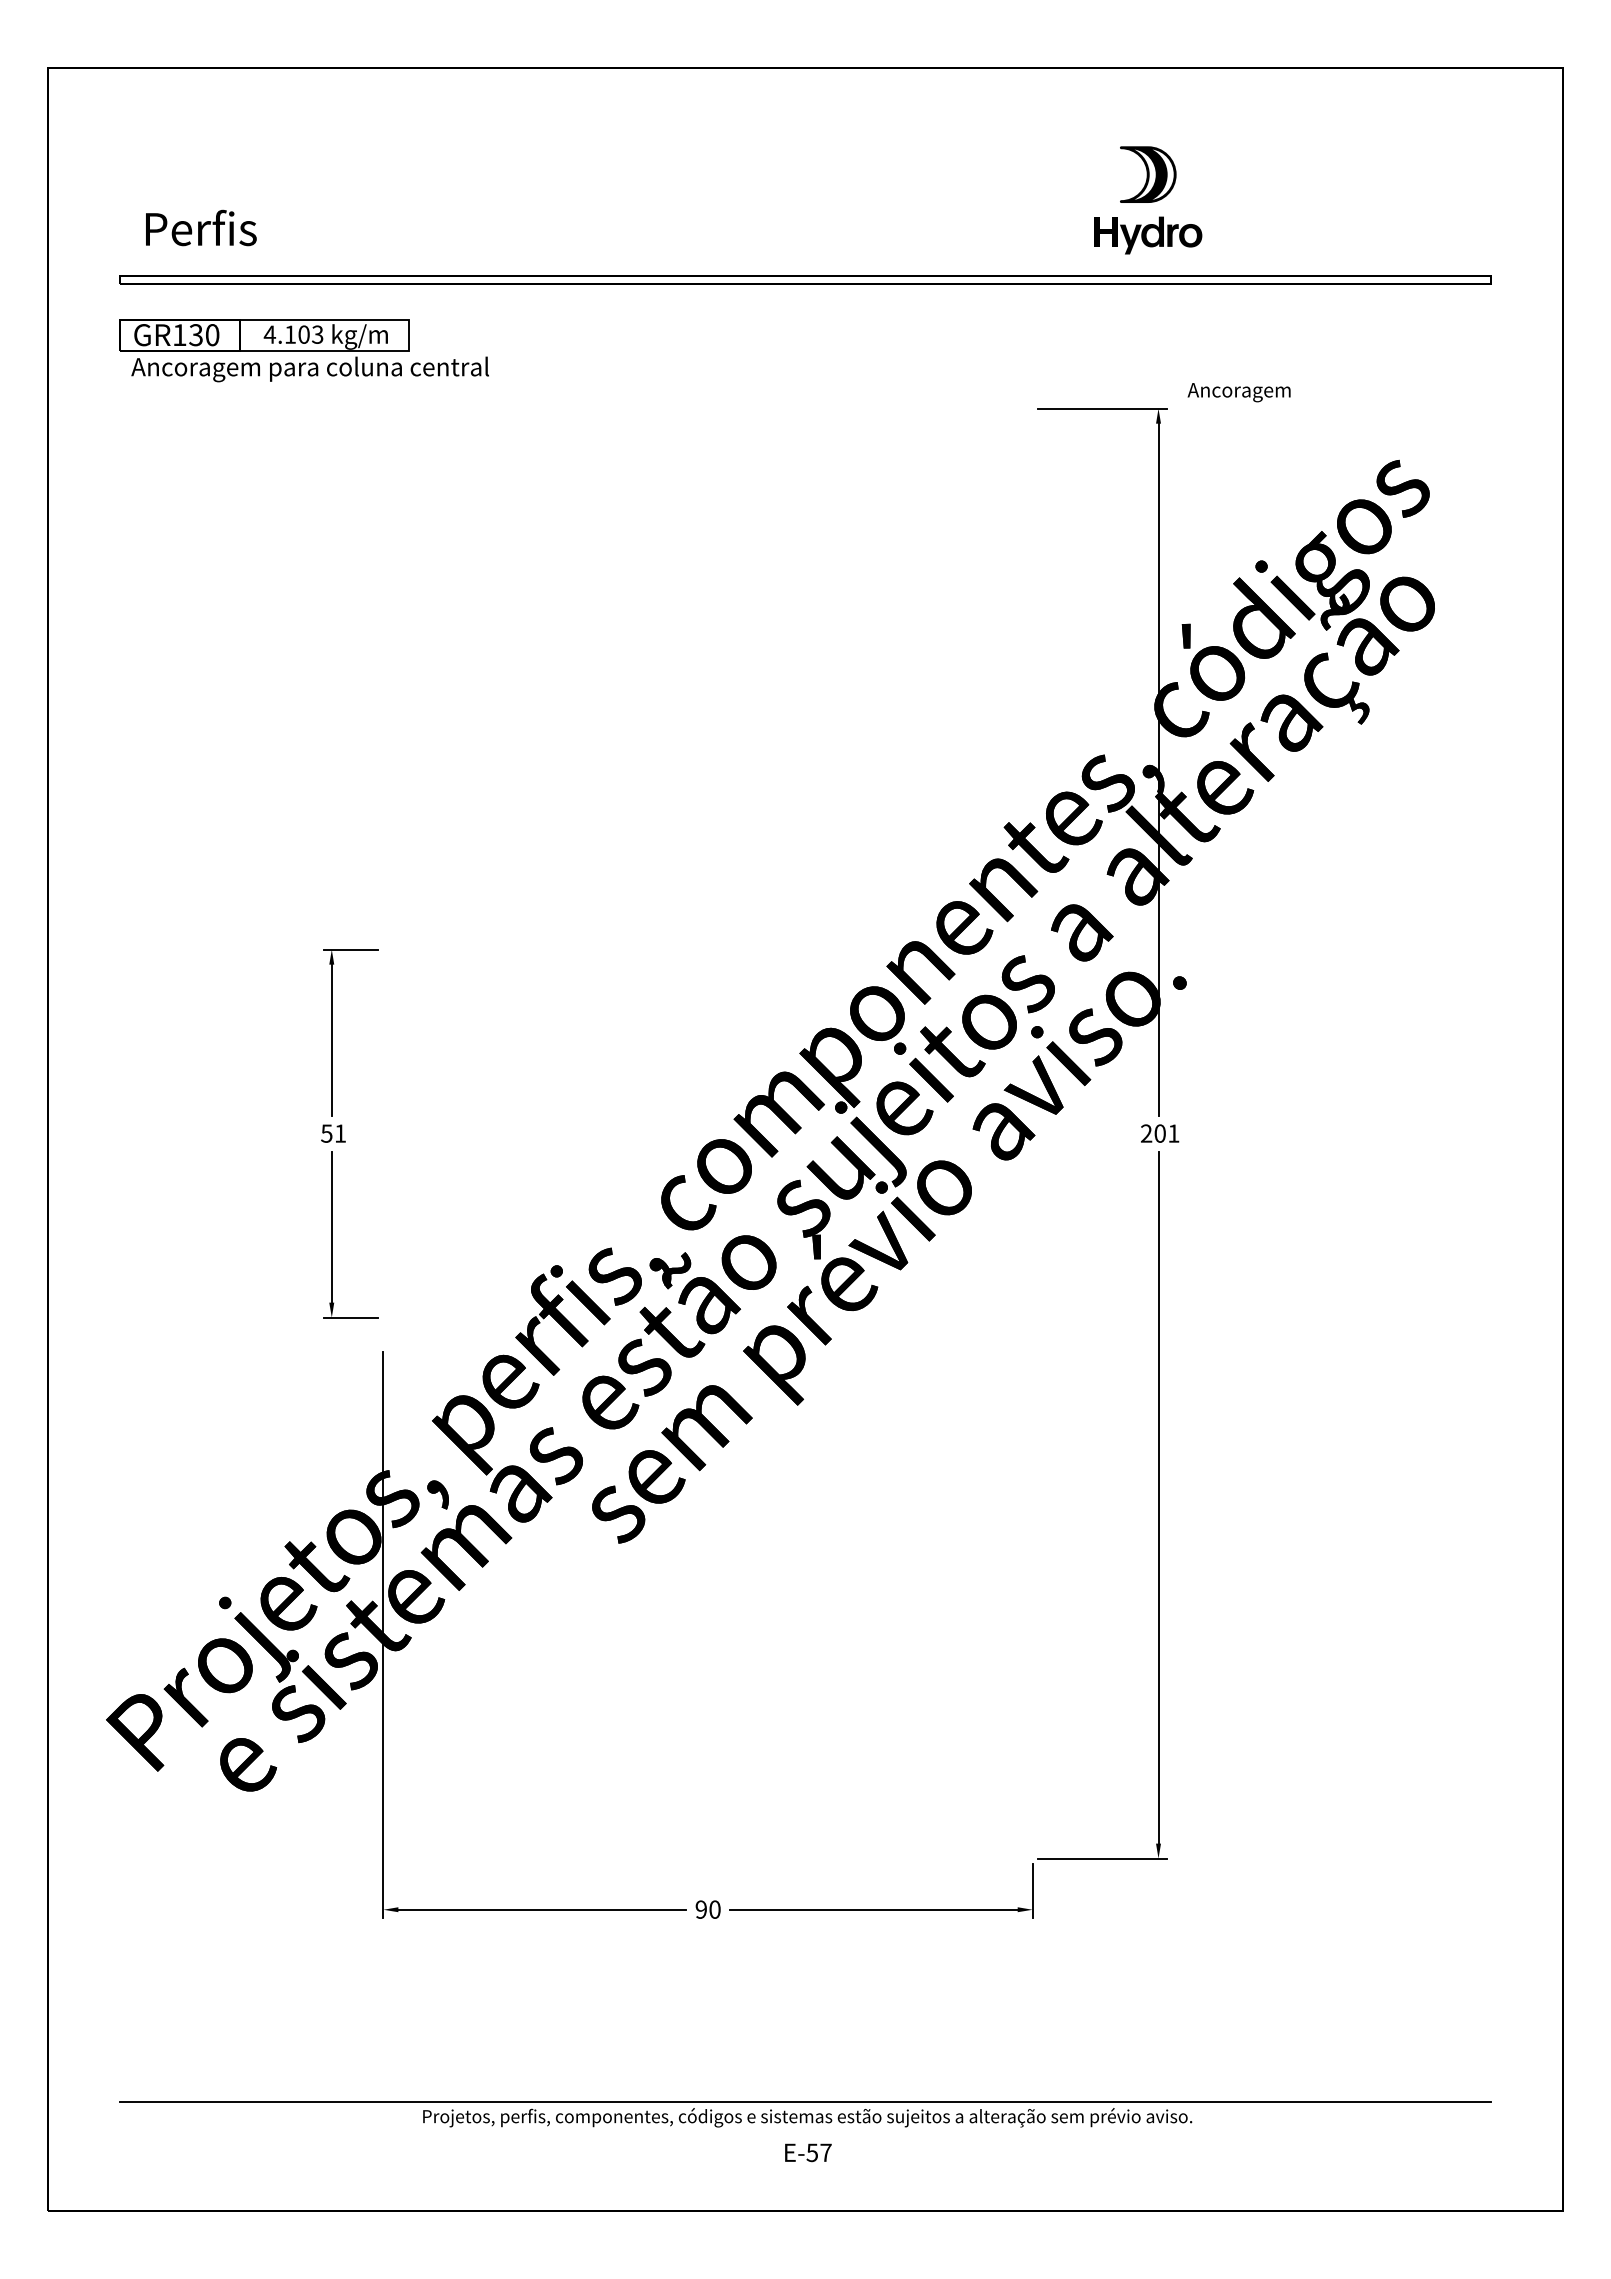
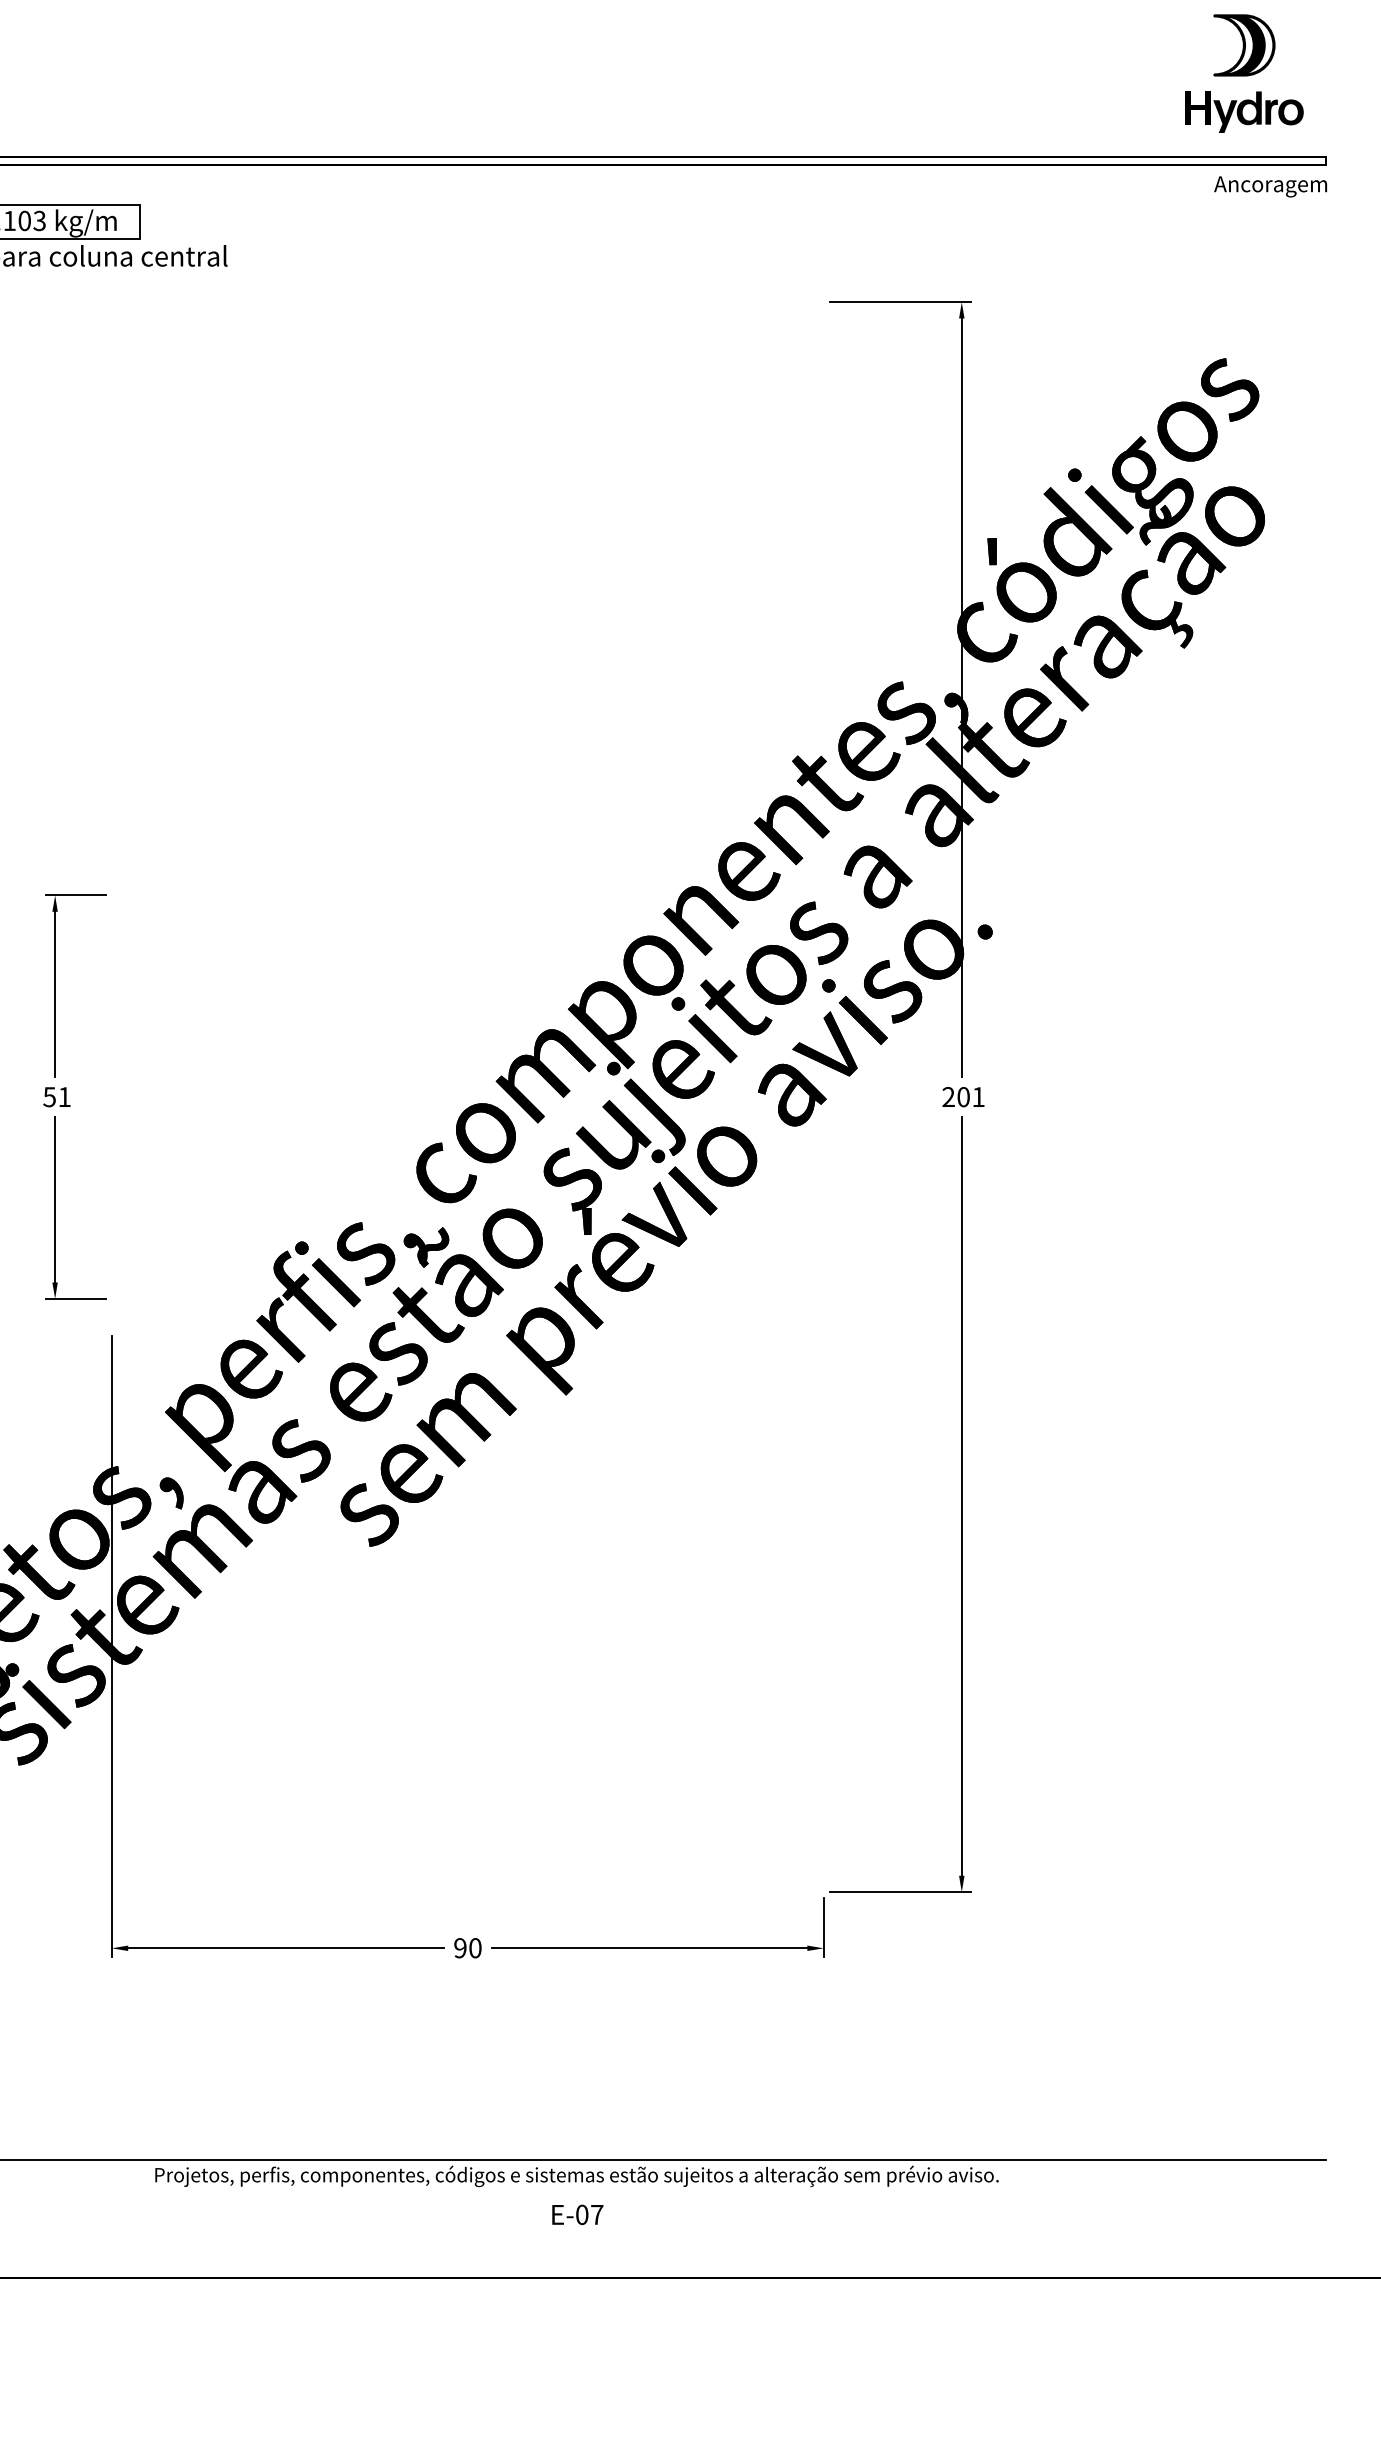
part: (1148, 200) -> (1244, 73), moved
text: (1238, 392) -> (1269, 186), moved
text: (812, 2152) -> (582, 2214), E-57 -> E-07

